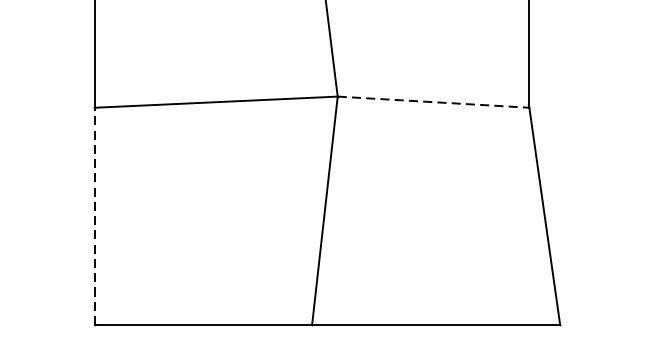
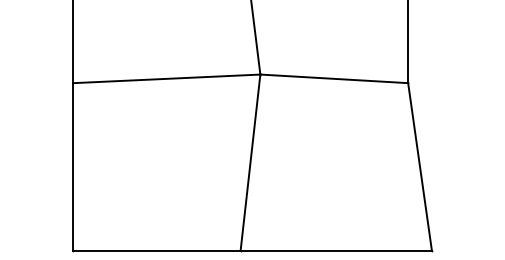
line: (433, 101) -> (334, 78), dashed -> solid
line: (95, 215) -> (73, 166), dashed -> solid

